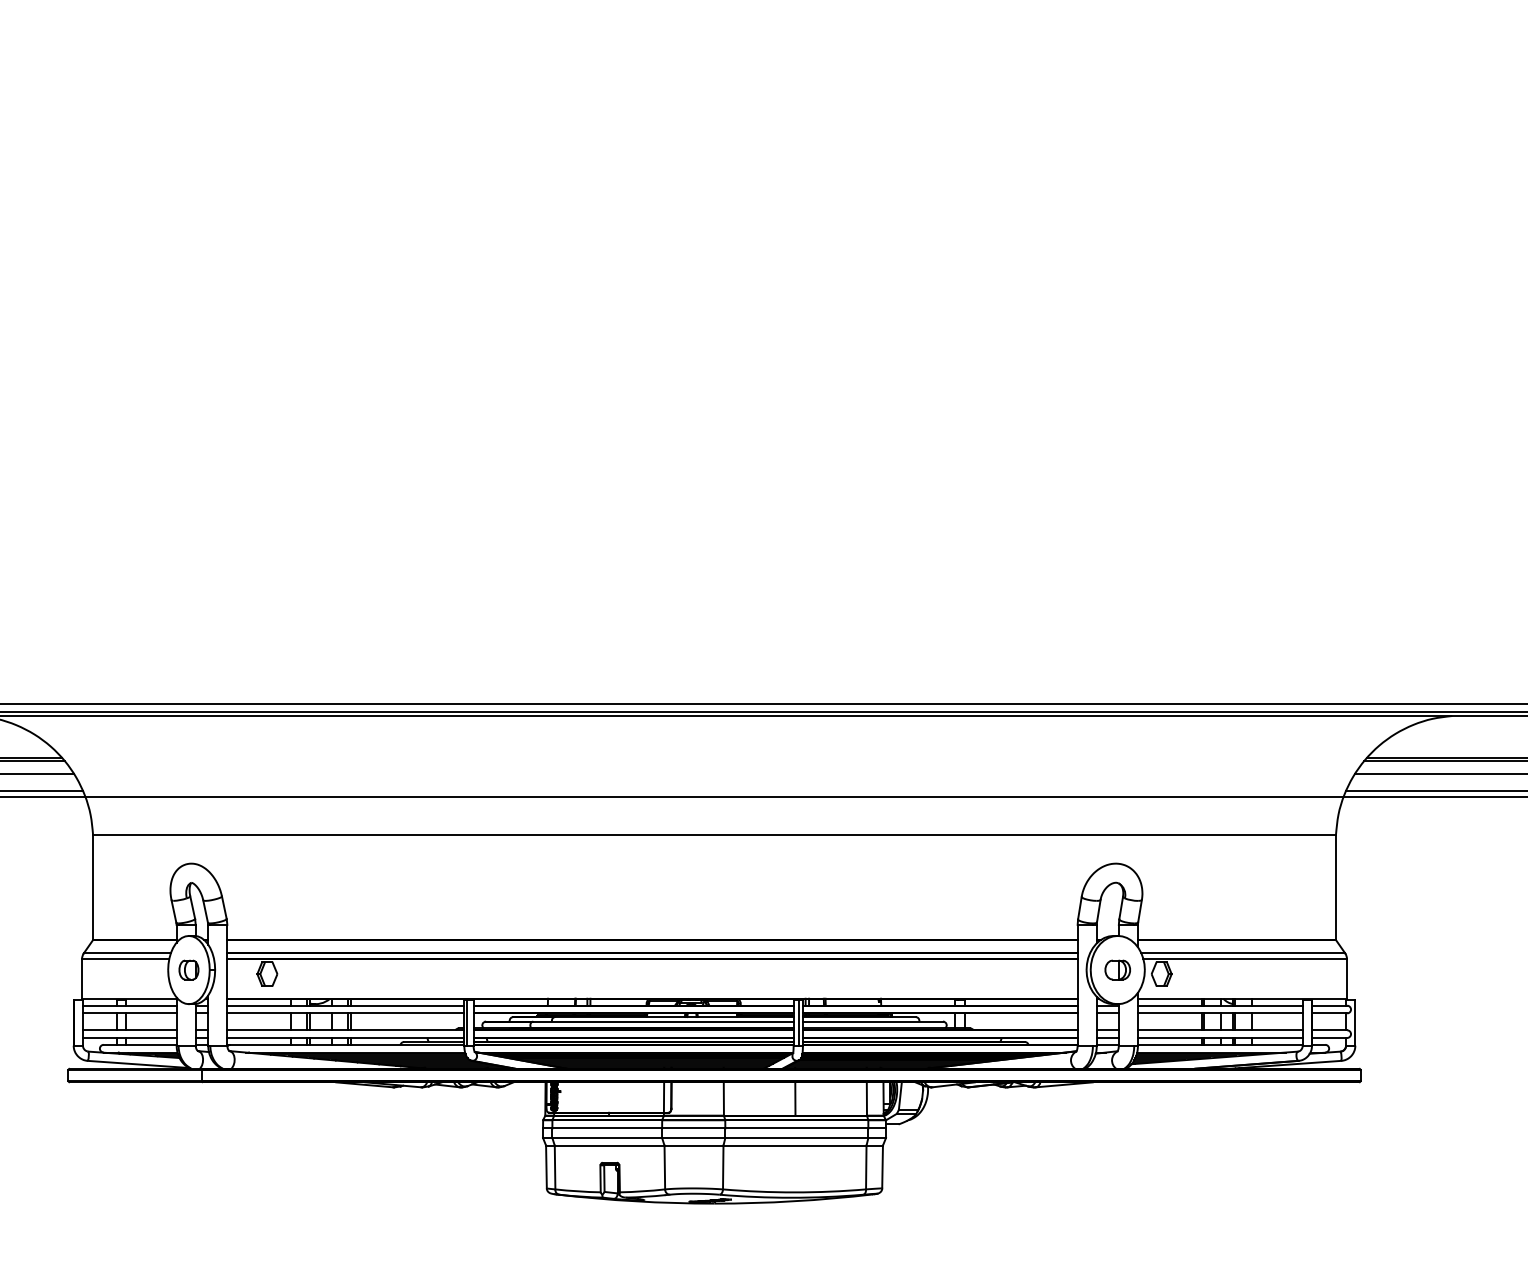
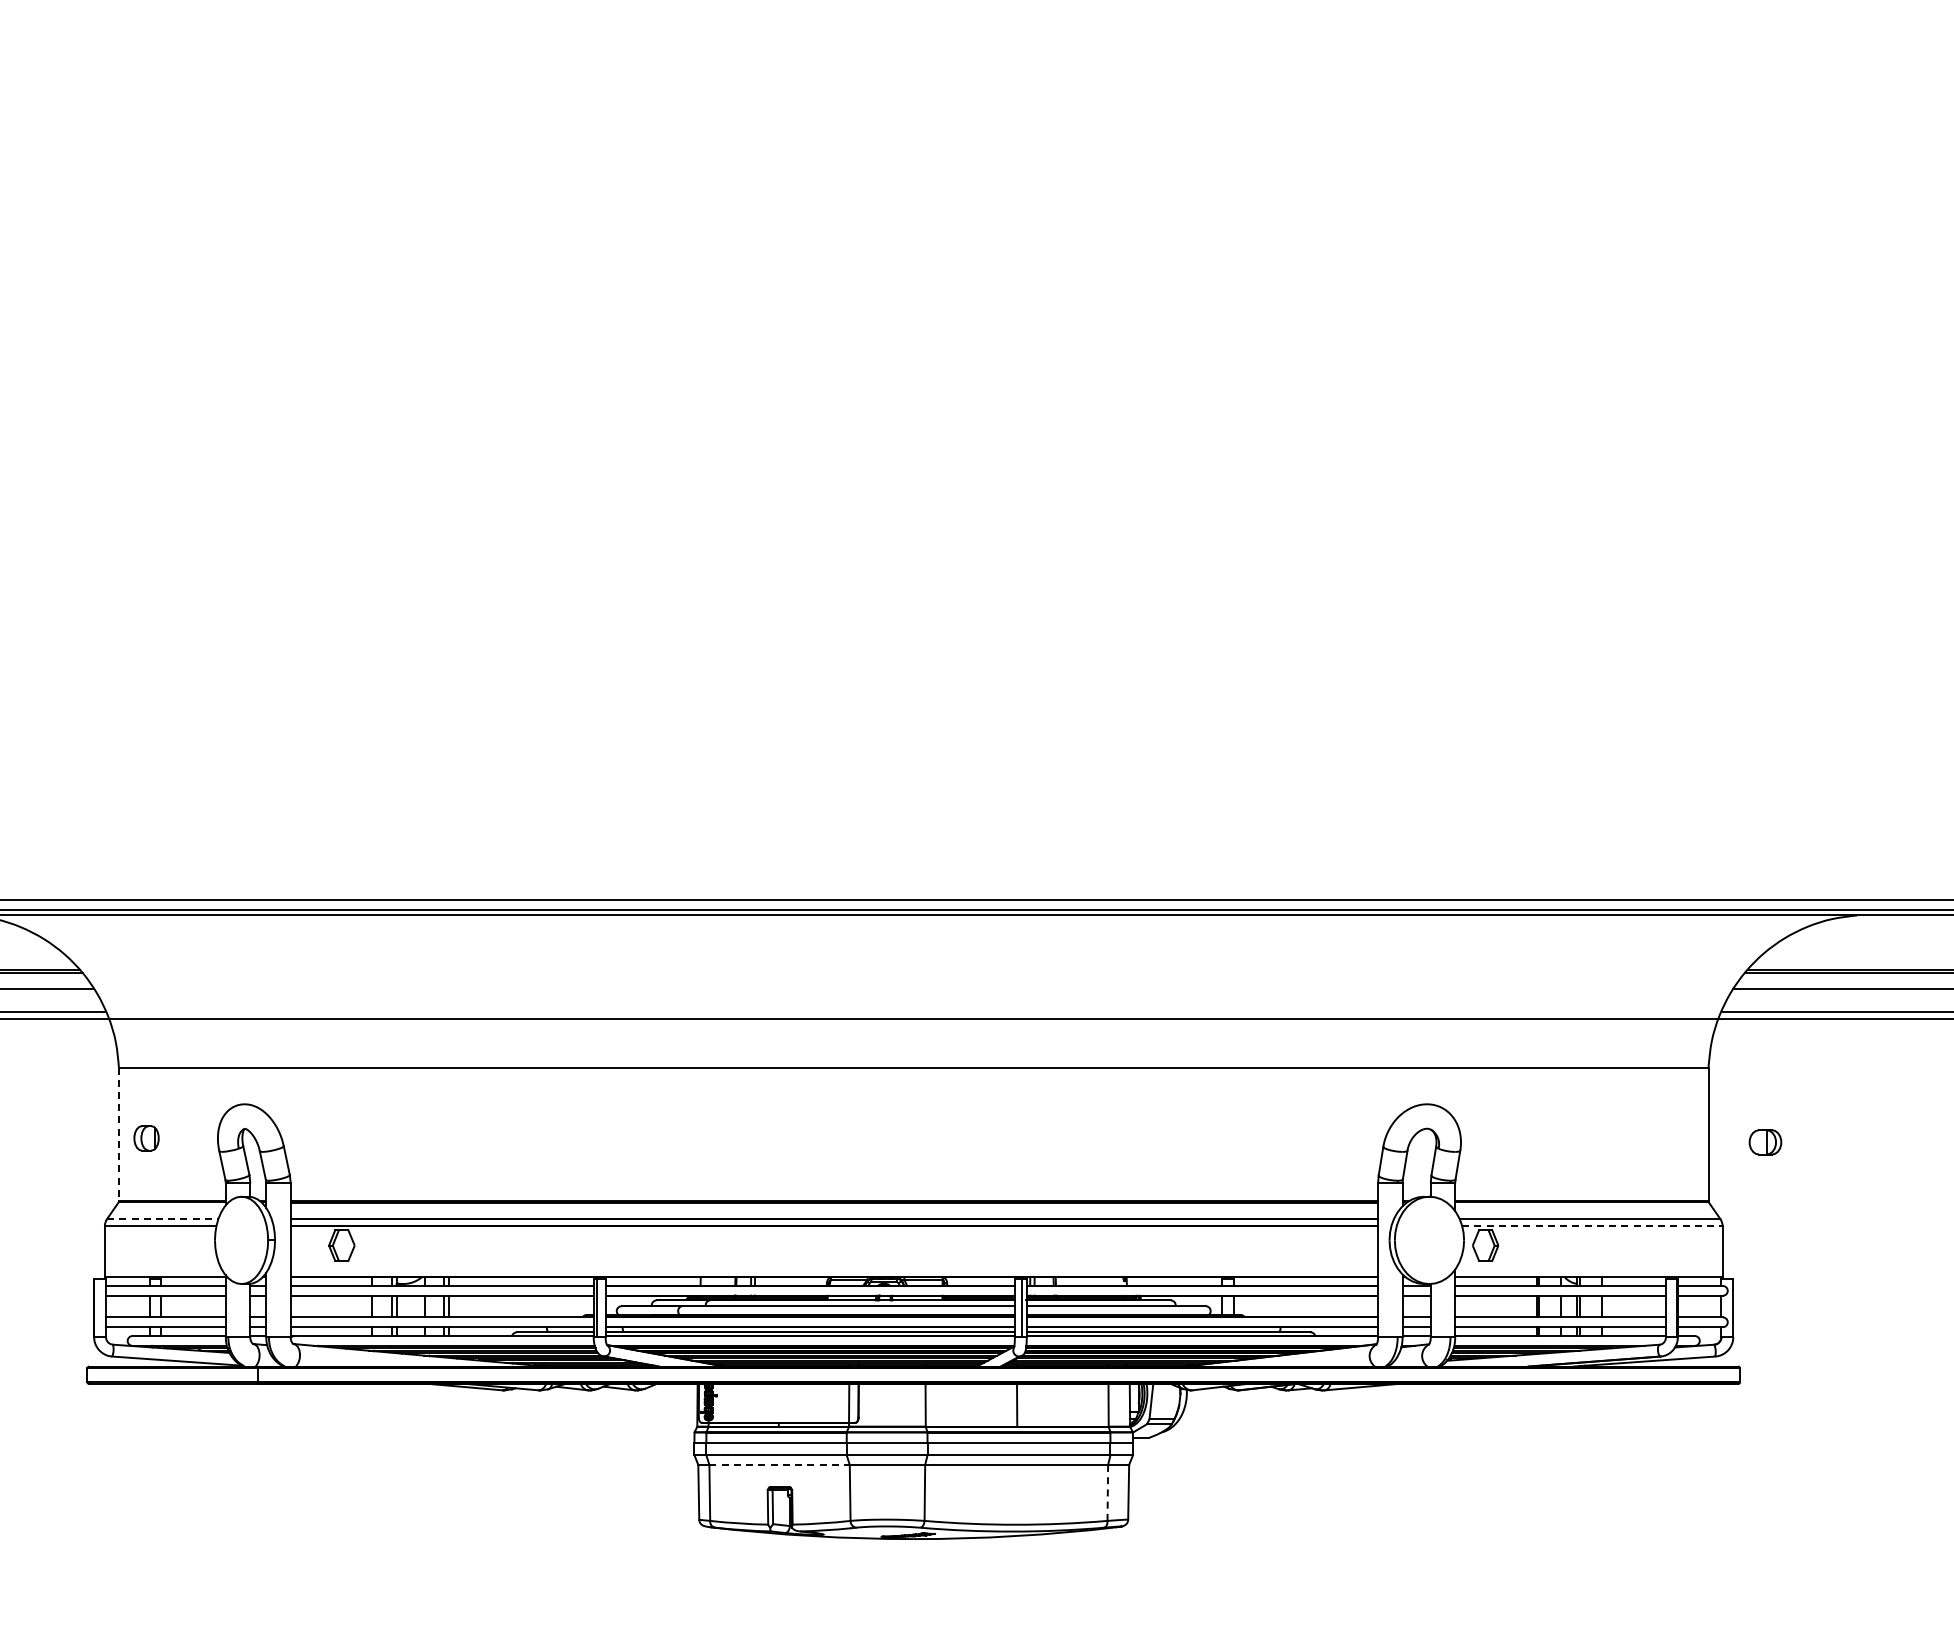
line: (92, 887) -> (118, 1134), solid -> dashed
line: (127, 953) -> (162, 1219), solid -> dashed
line: (1245, 959) -> (1592, 1226), solid -> dashed
part: (188, 970) -> (146, 1138), moved
part: (1117, 970) -> (1765, 1142), moved
line: (610, 1145) -> (780, 1464), solid -> dashed
line: (866, 1167) -> (1107, 1492), solid -> dashed

